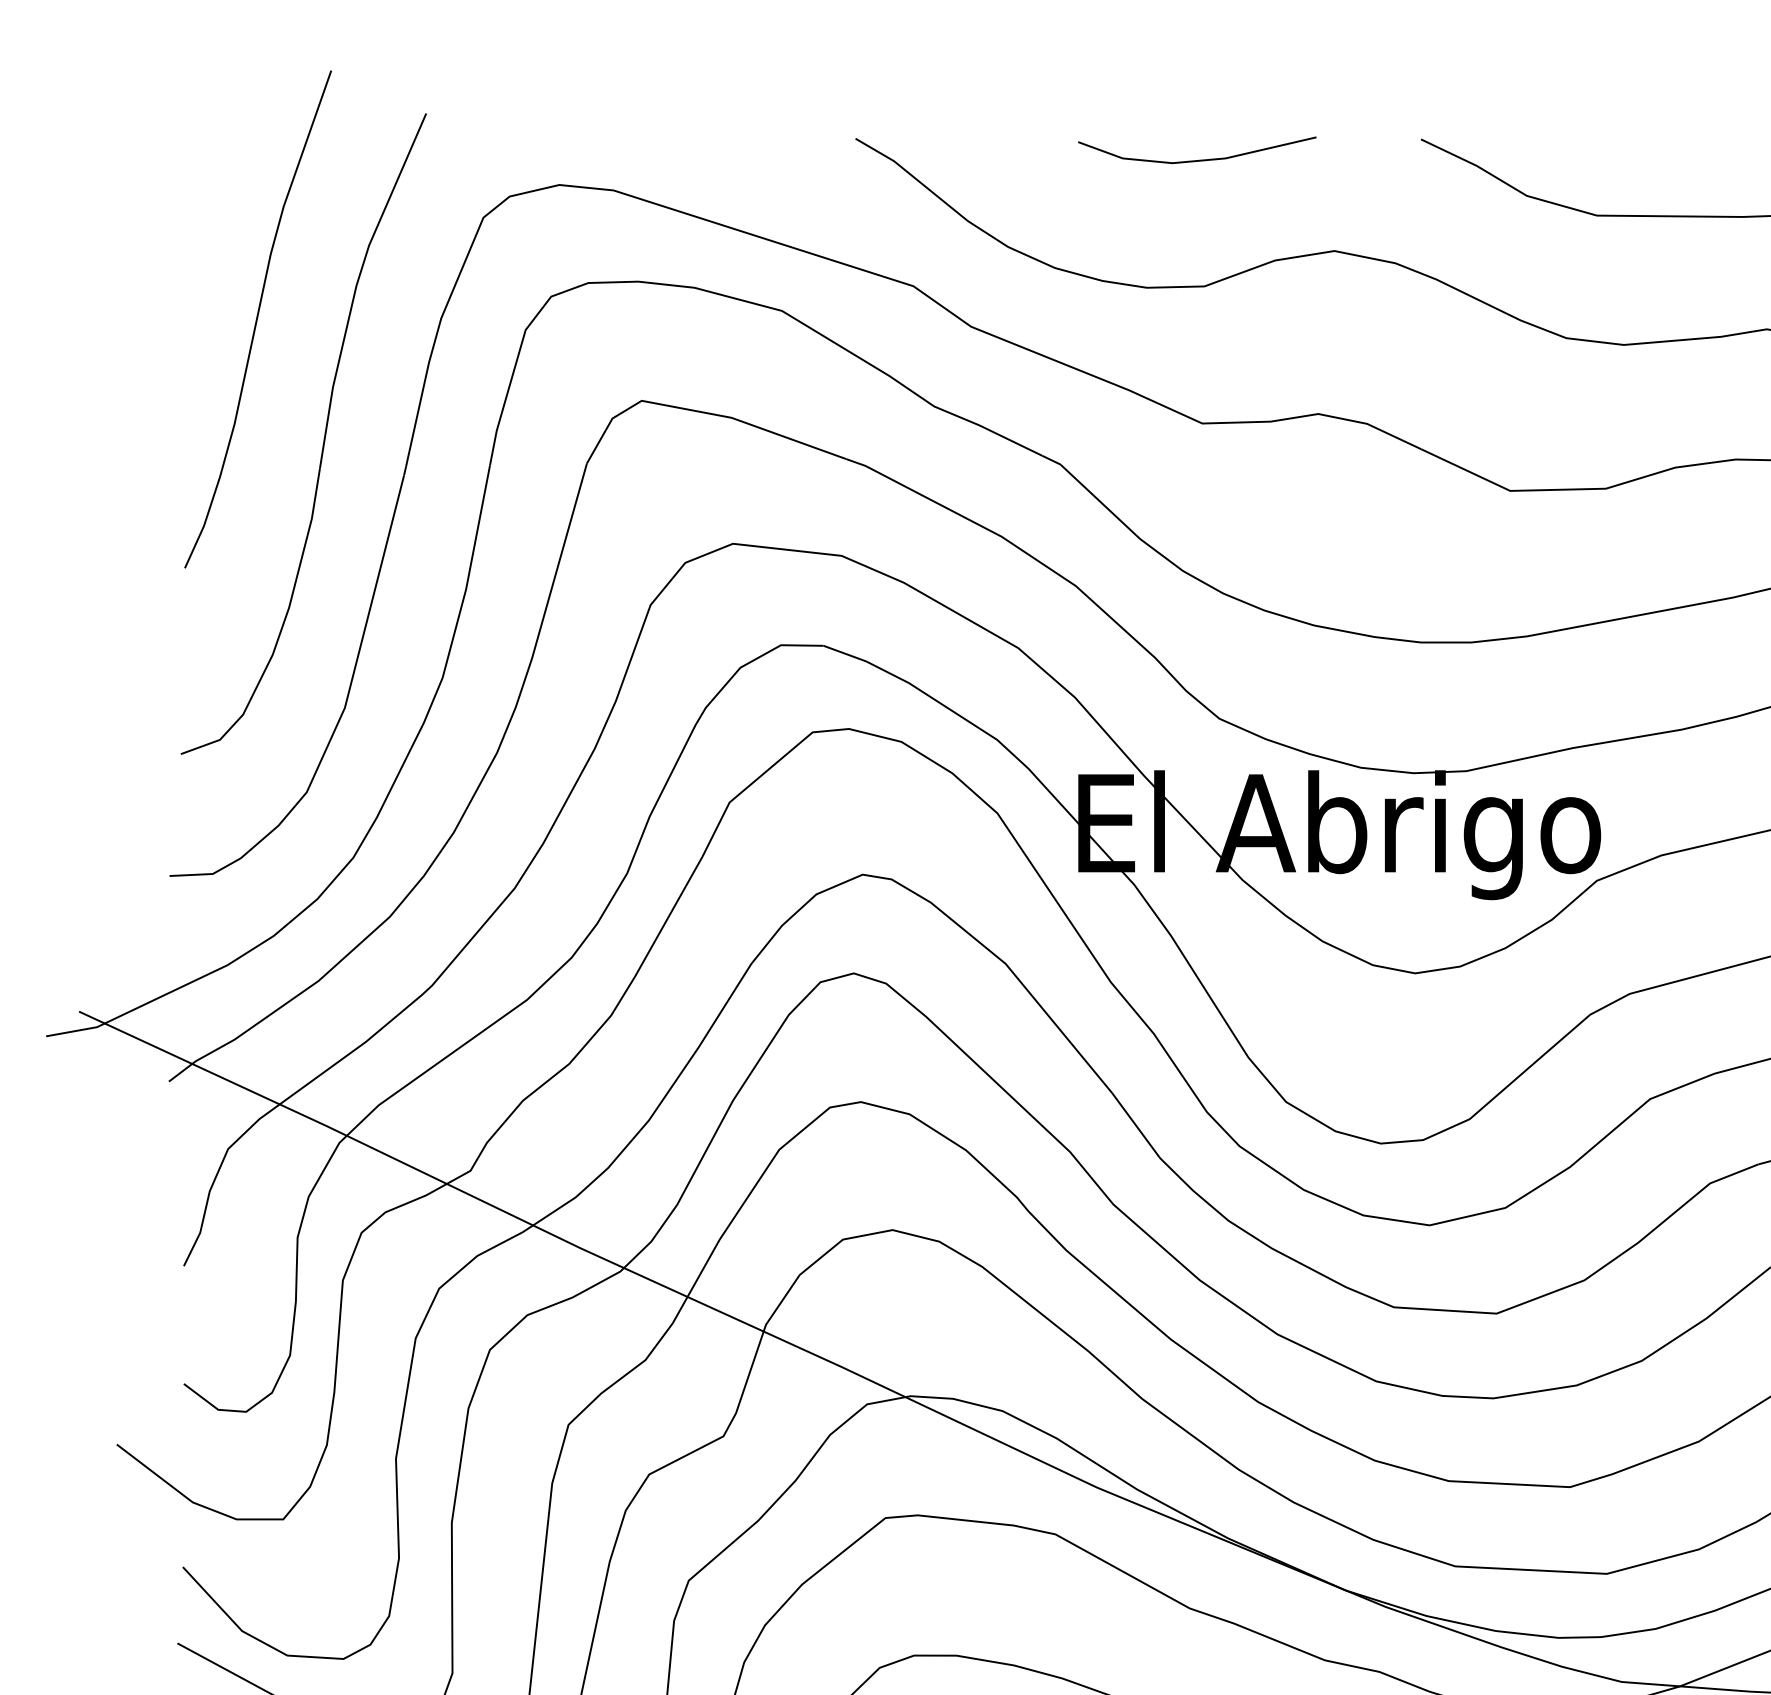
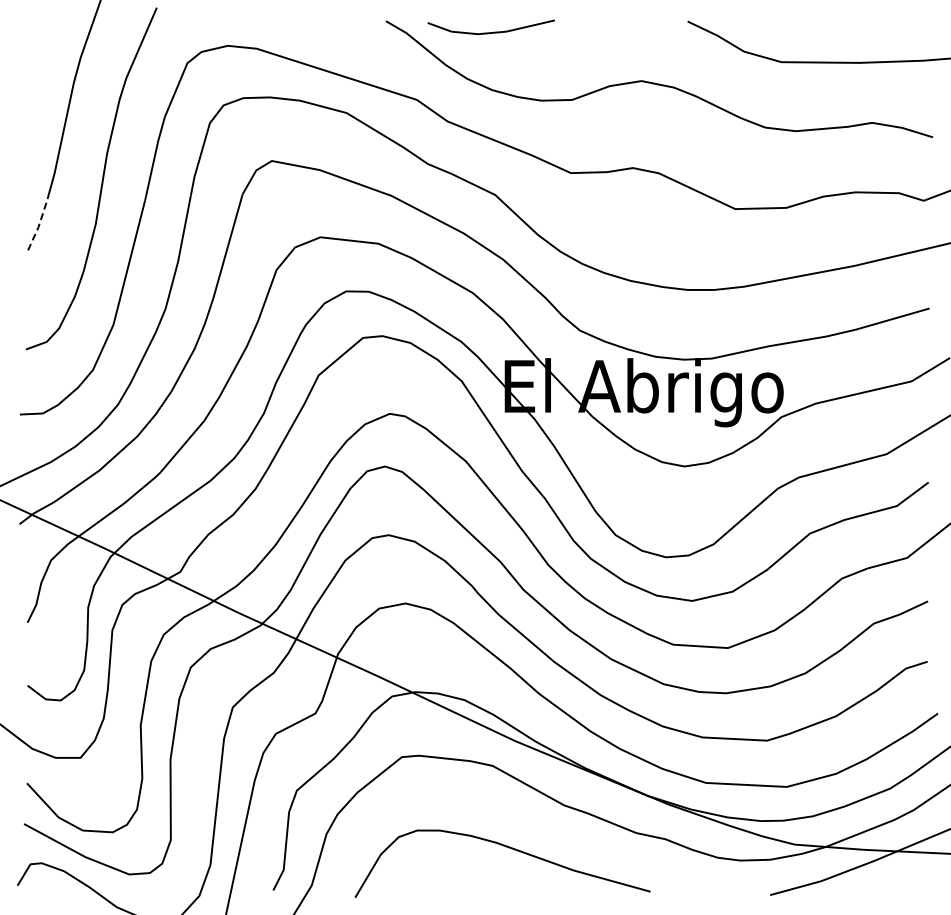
line: (1201, 158) -> (493, 31), moved
line: (206, 519) -> (39, 224), solid -> dashed

